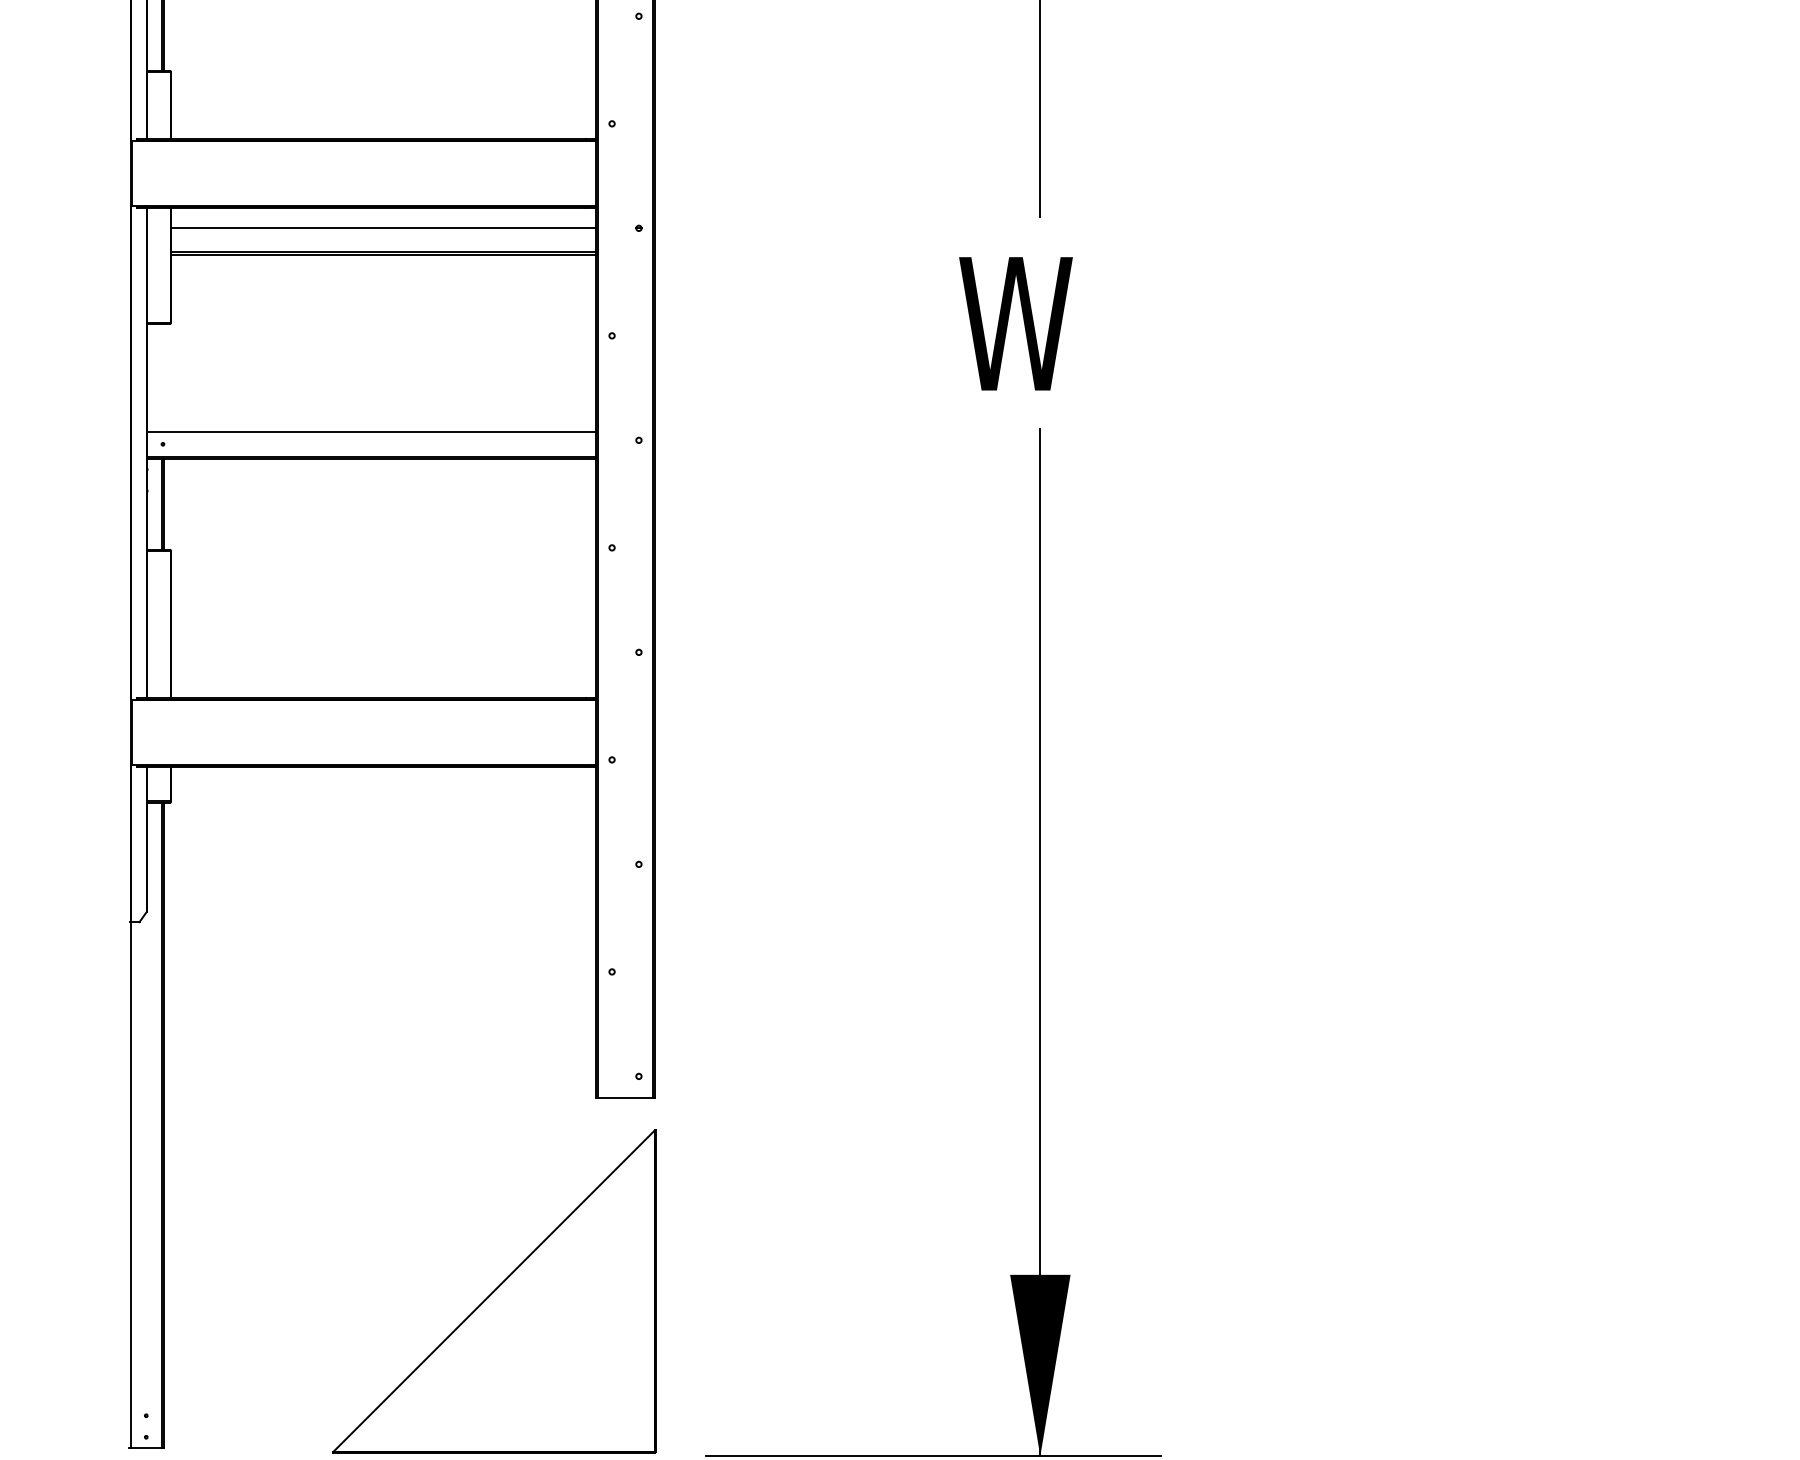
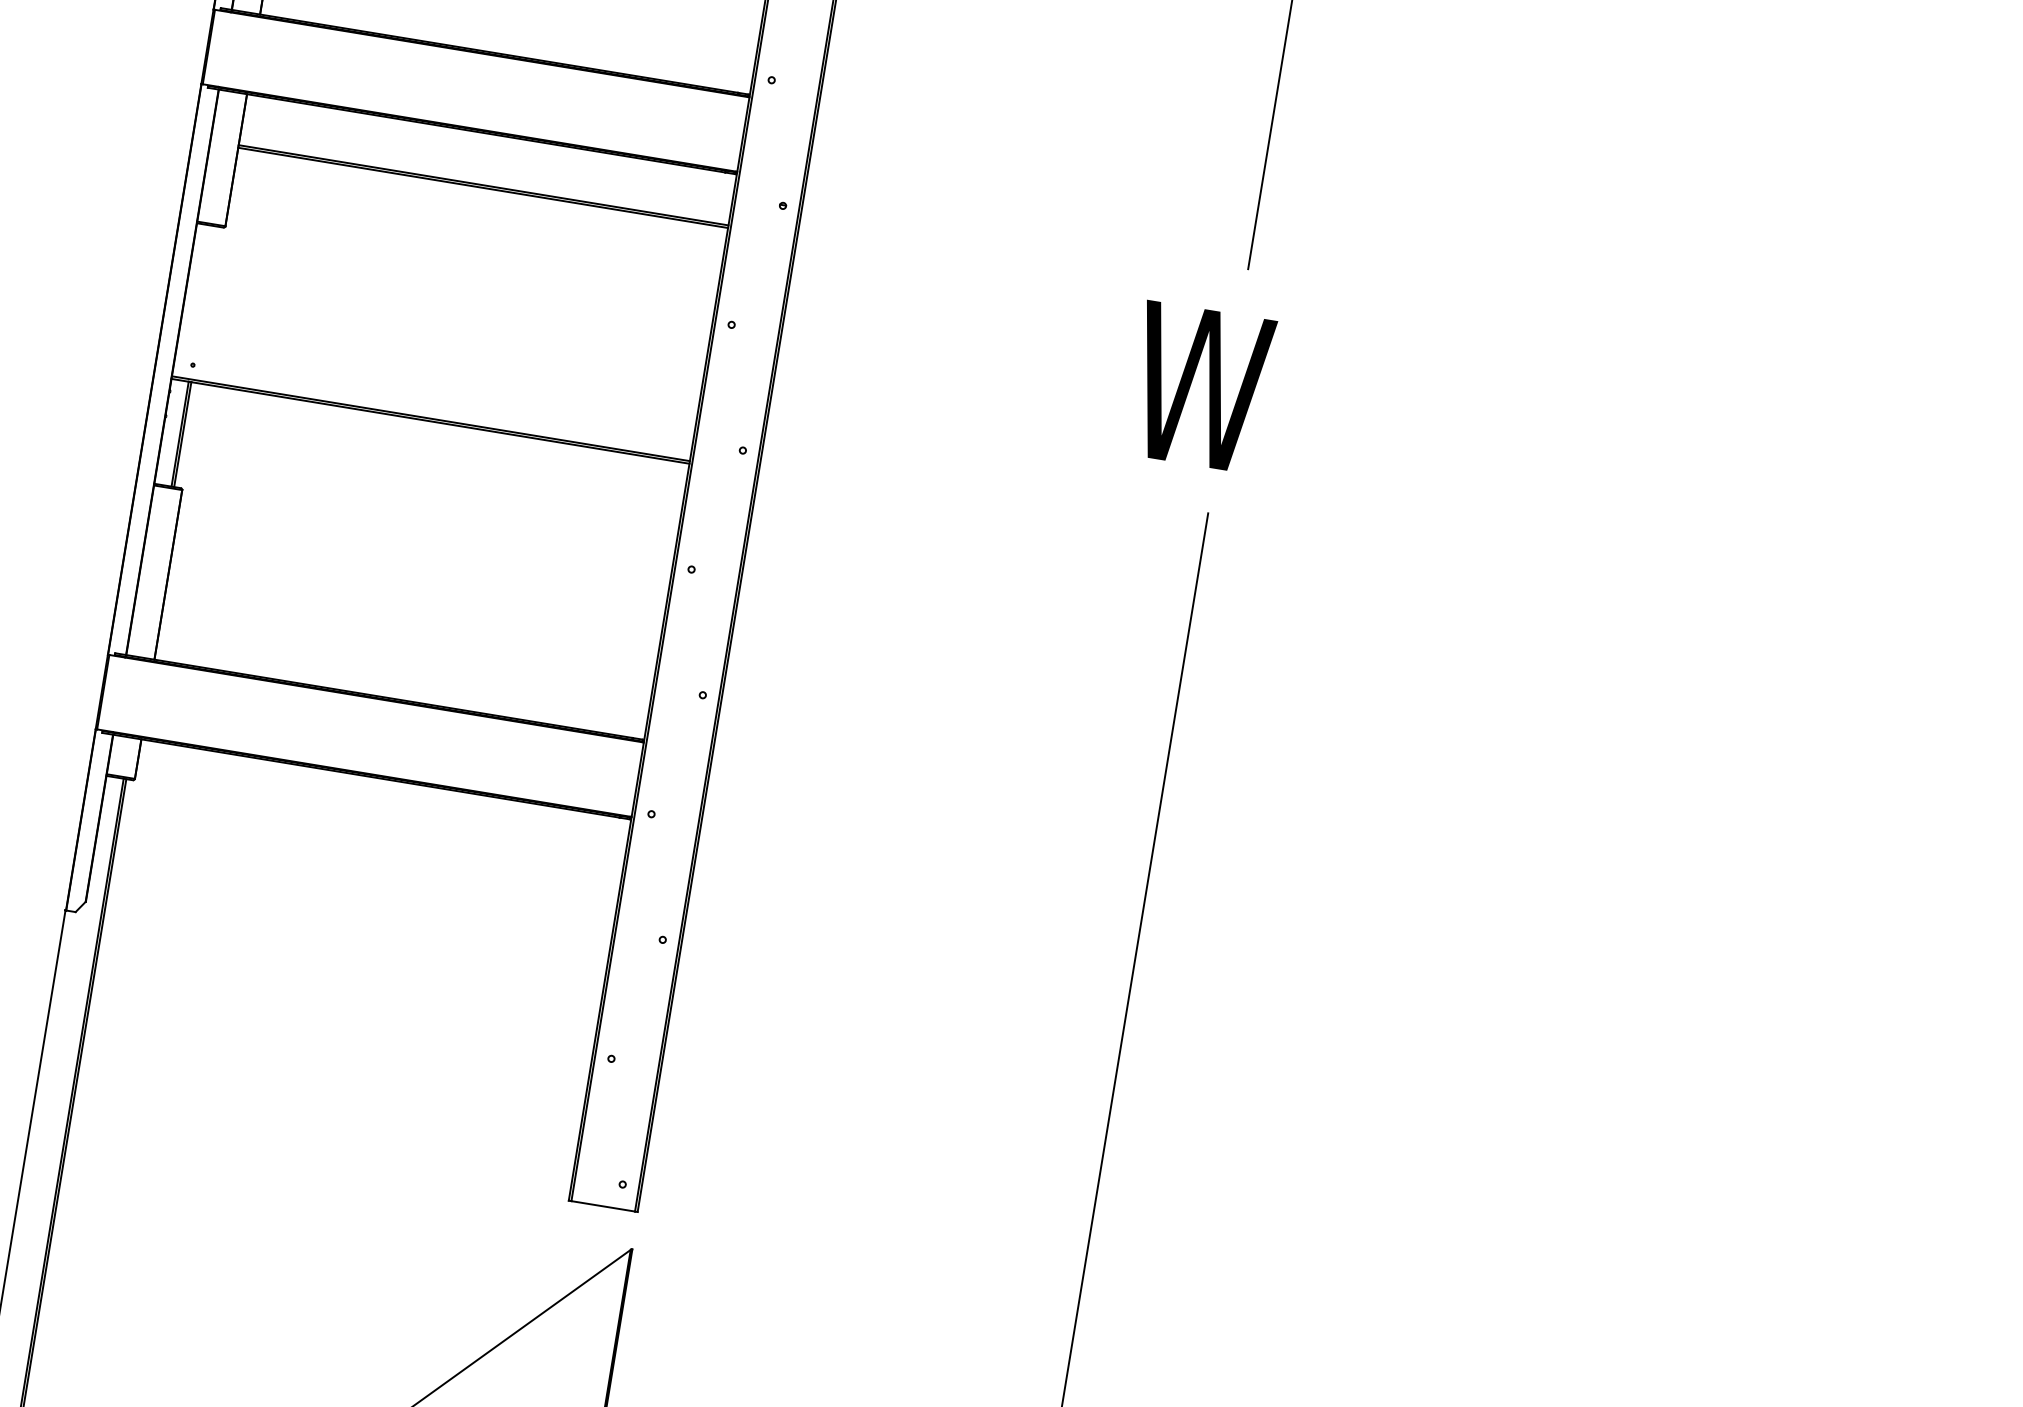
line: (383, 227) -> (488, 156), removed
line: (370, 431) -> (434, 389), removed

